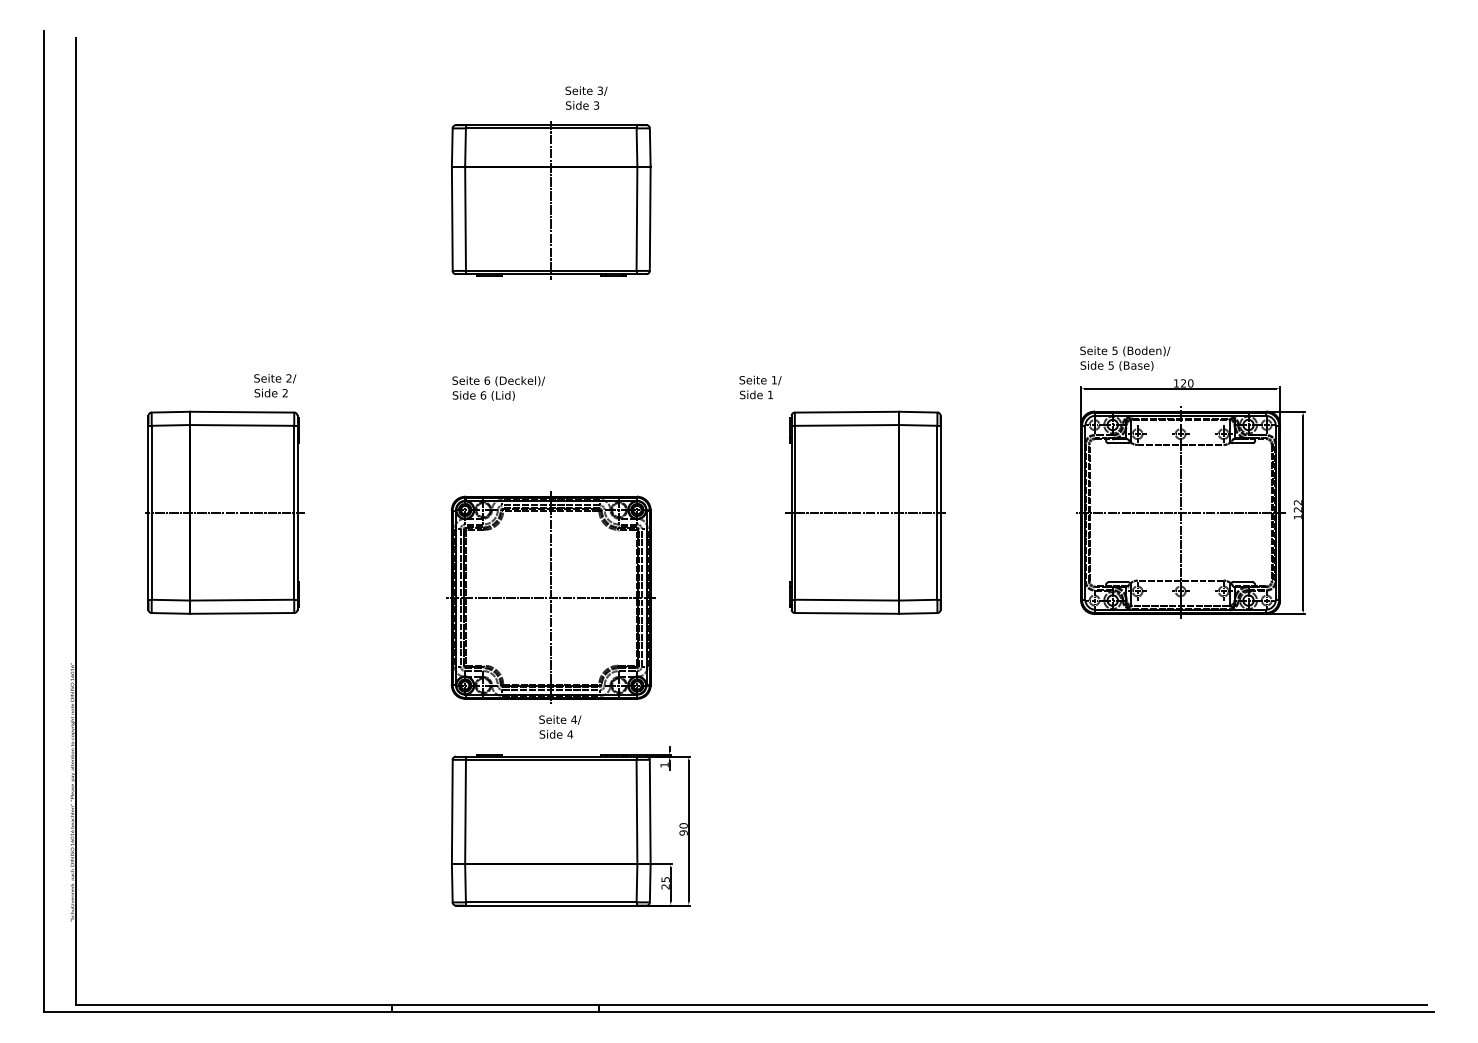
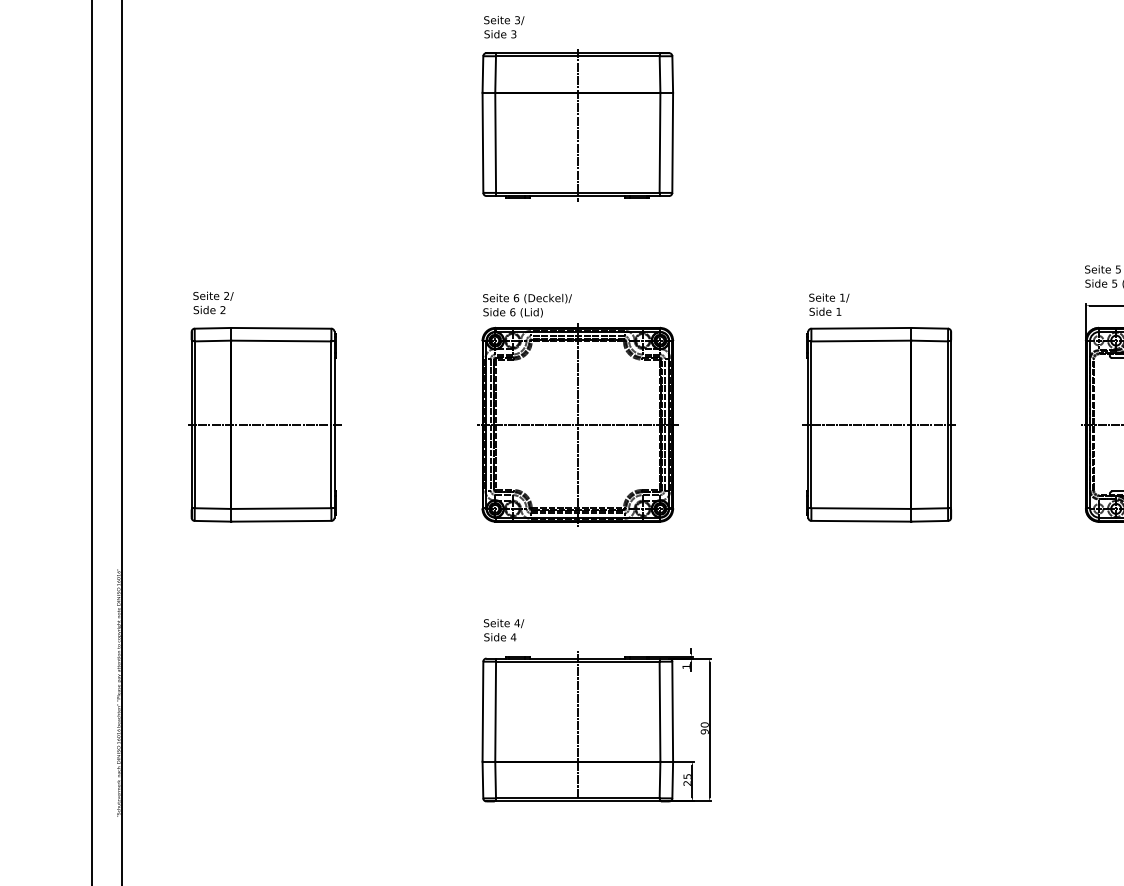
text: (586, 97) -> (504, 26), moved
text: (275, 385) -> (213, 302), moved
text: (760, 387) -> (829, 304), moved
part: (550, 597) -> (577, 424), moved
text: (560, 726) -> (504, 629), moved
line: (551, 824) -> (578, 723), added

